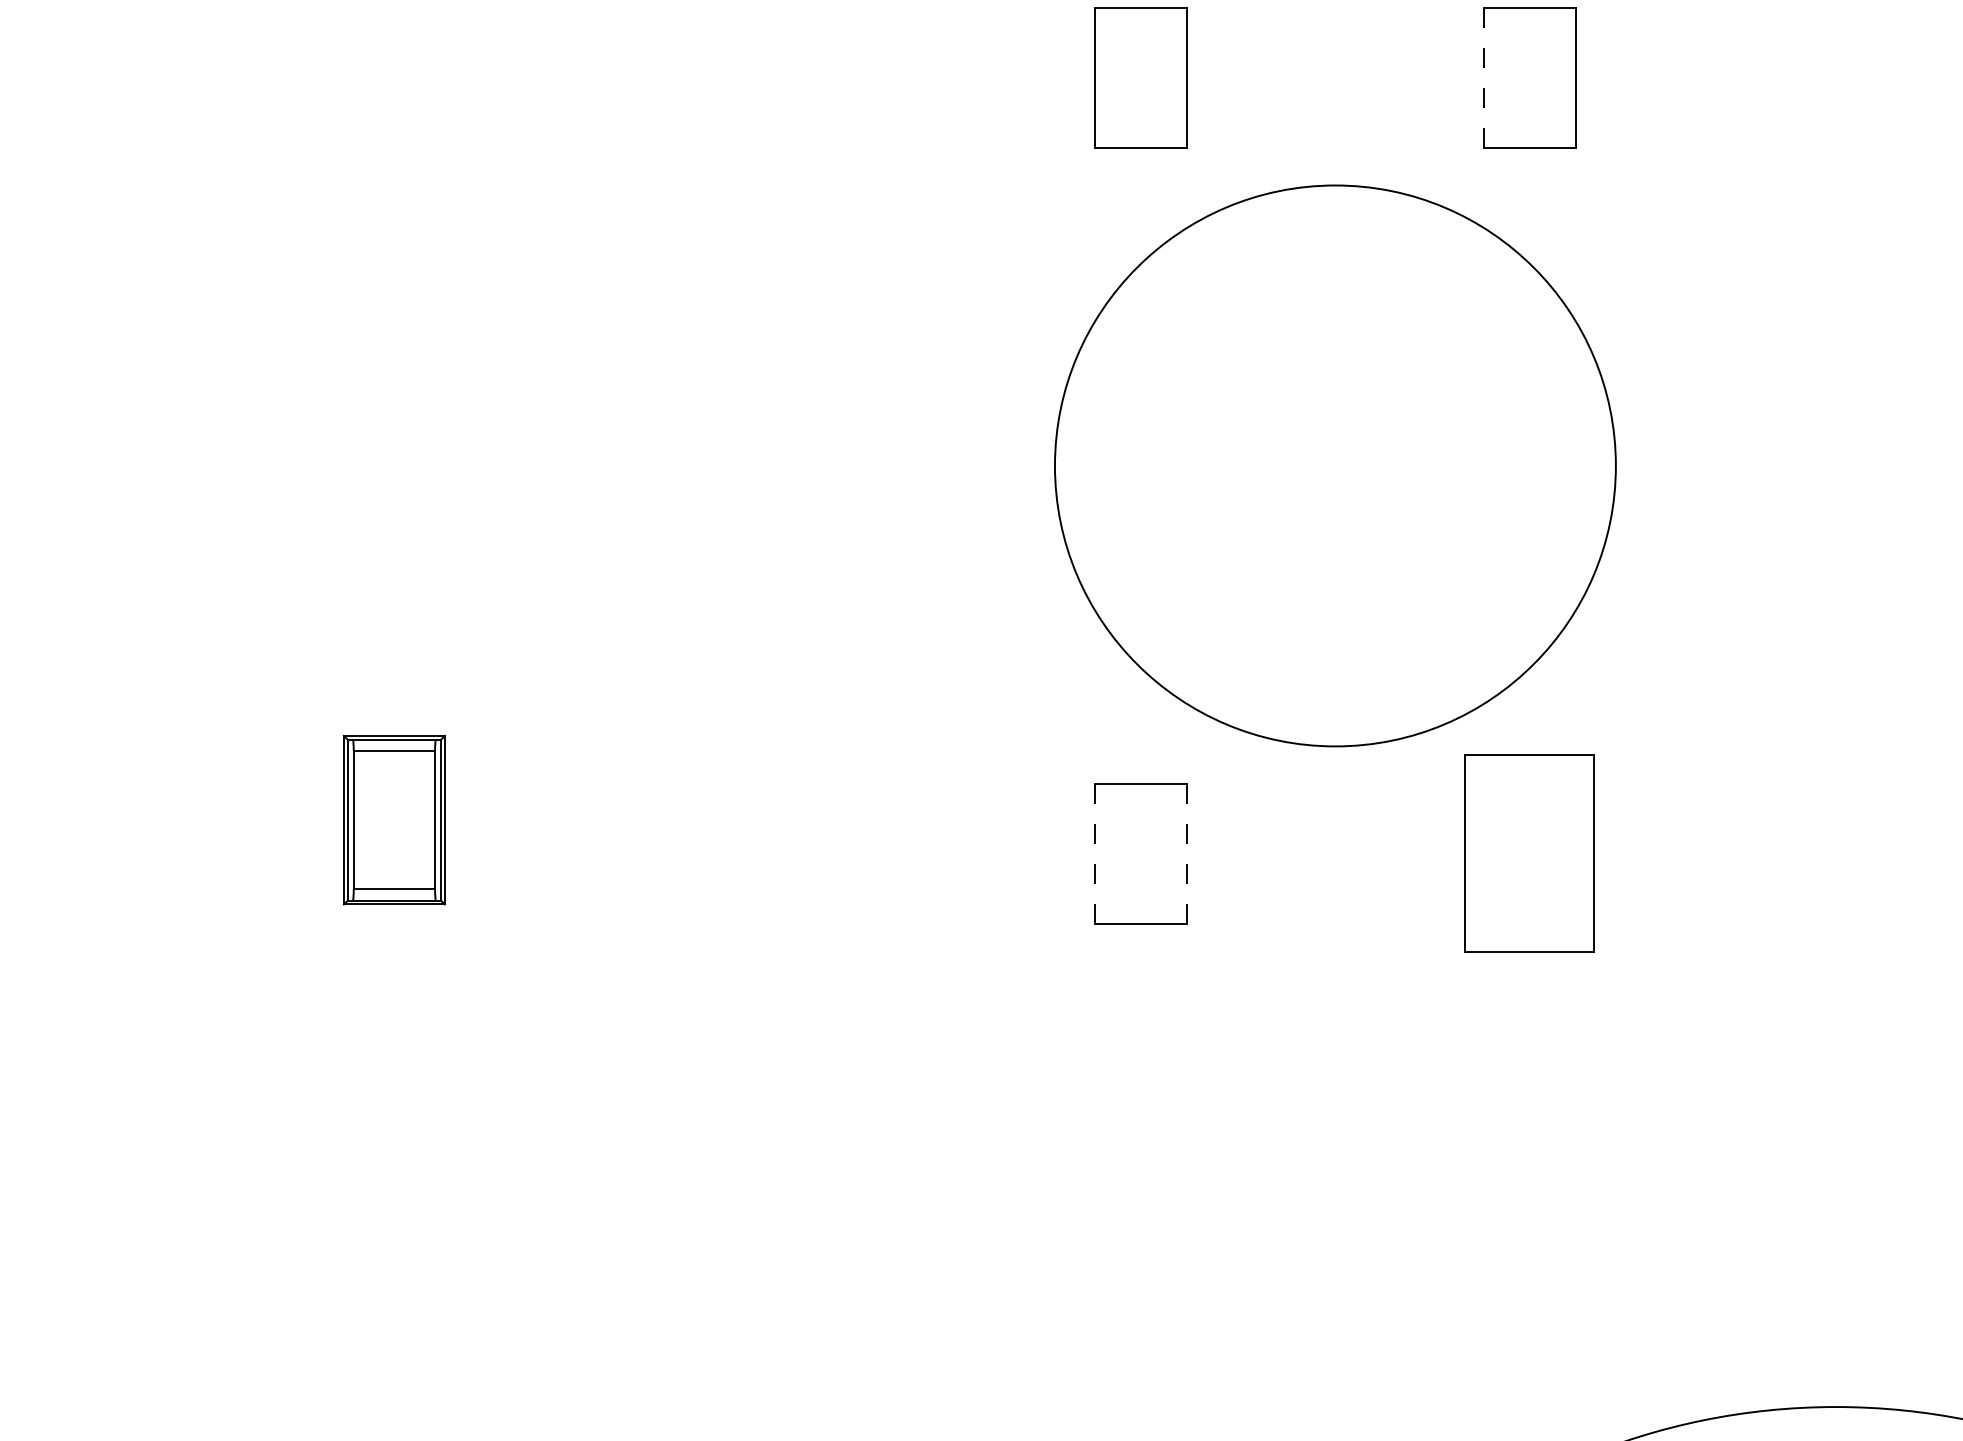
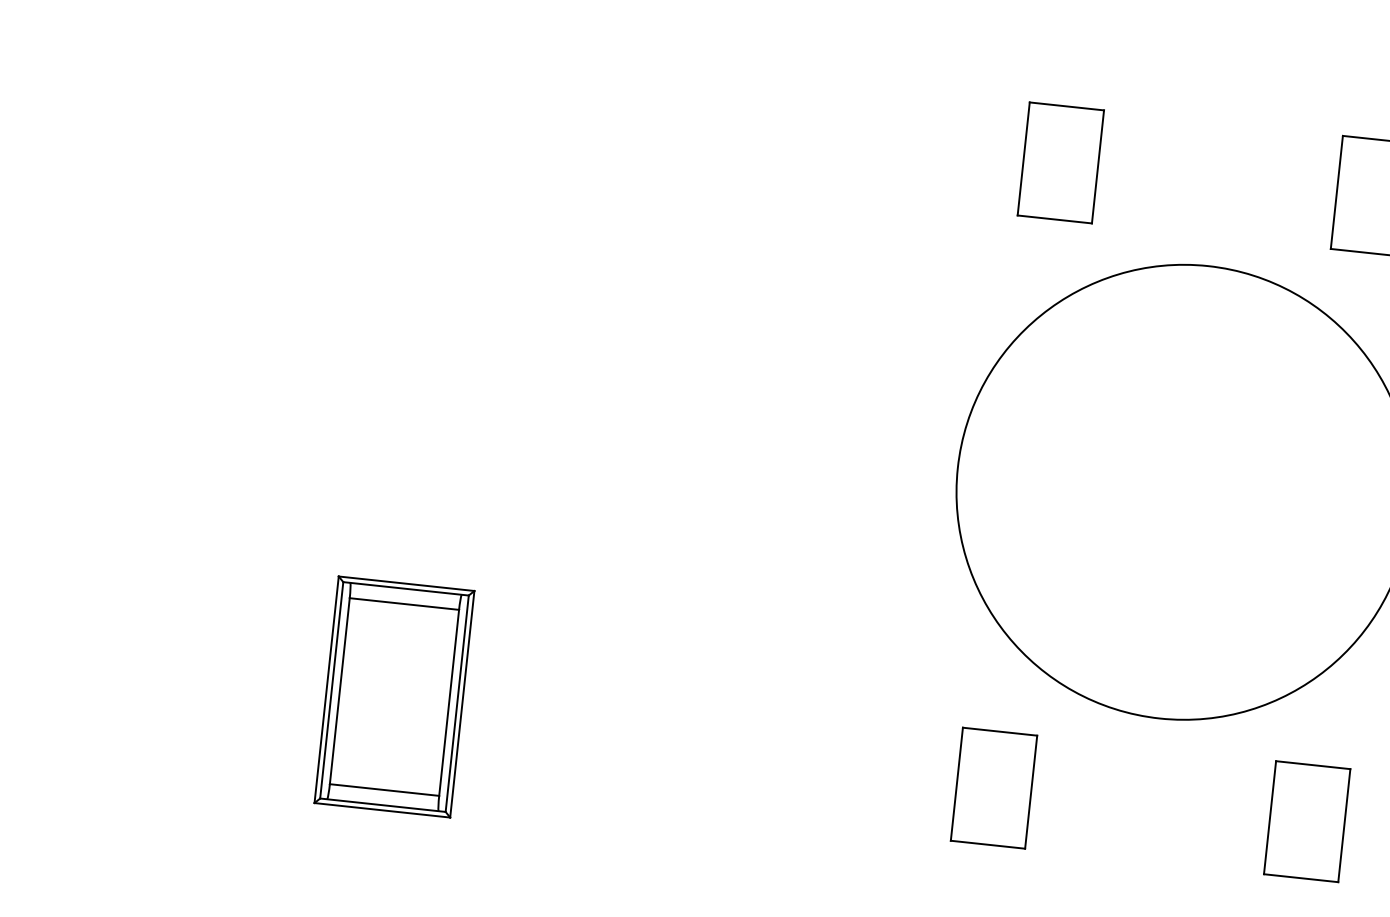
line: (1483, 78) -> (1336, 192), dashed -> solid
part: (394, 819) -> (394, 696), size x1.67
line: (1187, 853) -> (1031, 792), dashed -> solid
part: (1529, 853) -> (1307, 821), size x0.71
line: (1095, 854) -> (957, 784), dashed -> solid

